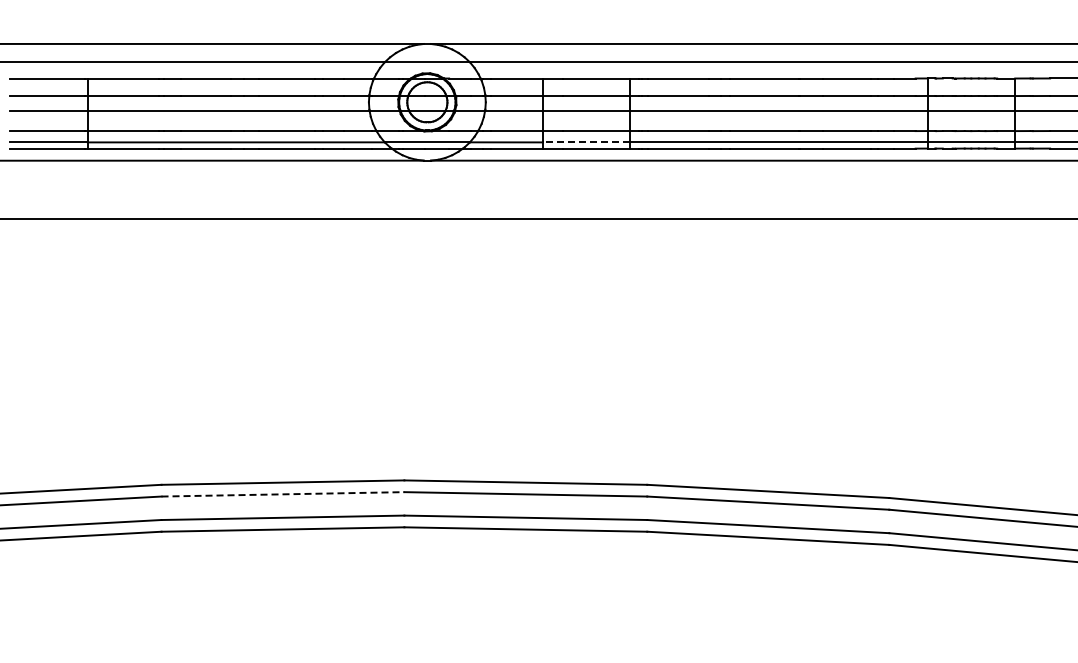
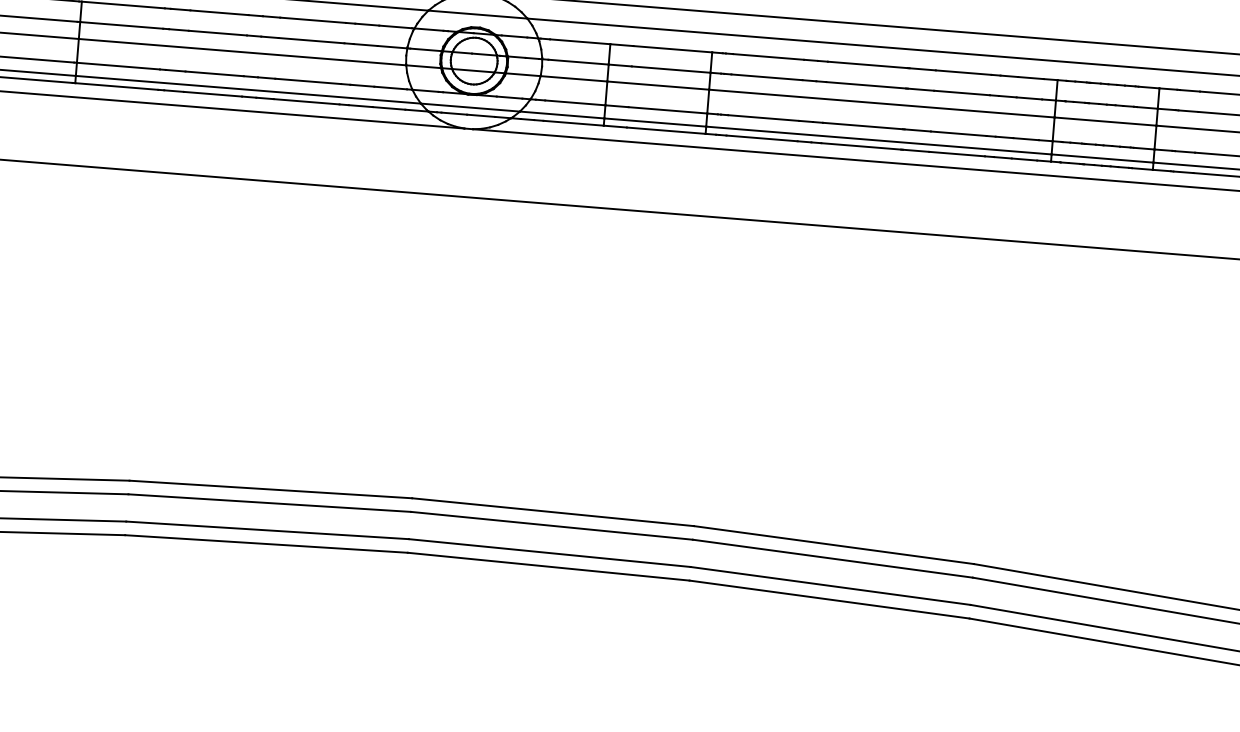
line: (586, 142) -> (655, 122), dashed -> solid
line: (283, 494) -> (270, 503), dashed -> solid

